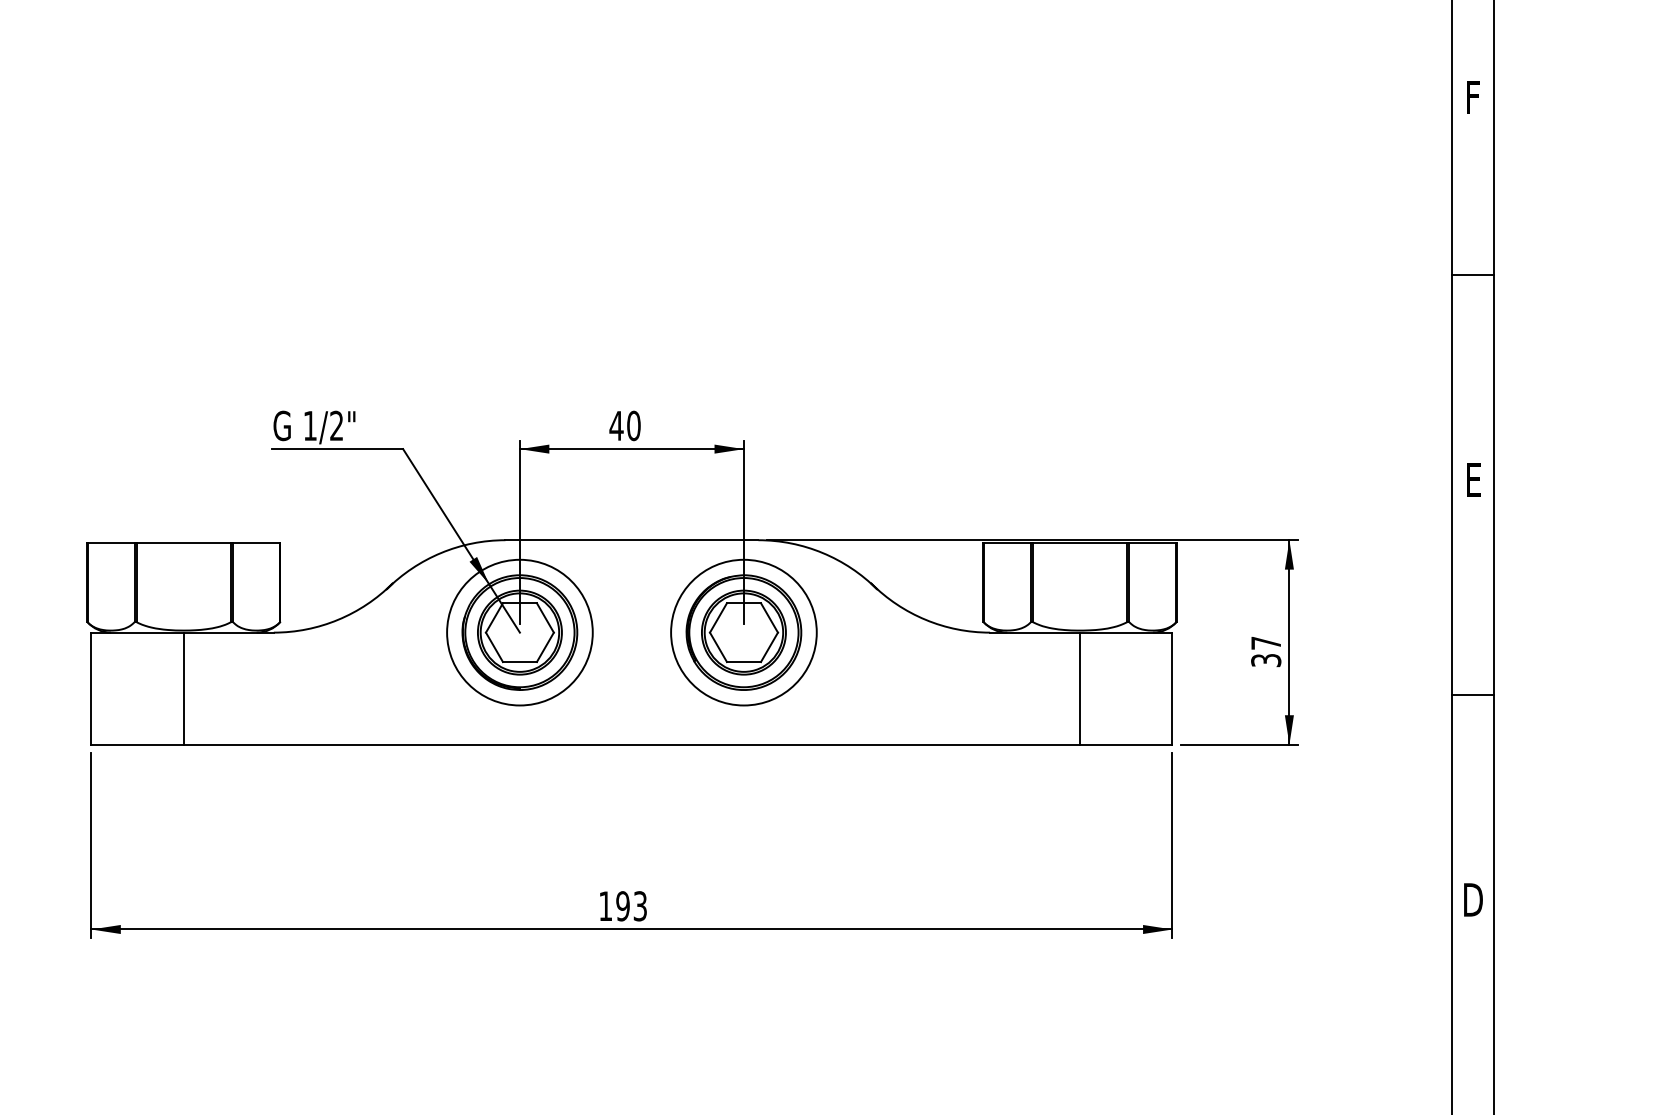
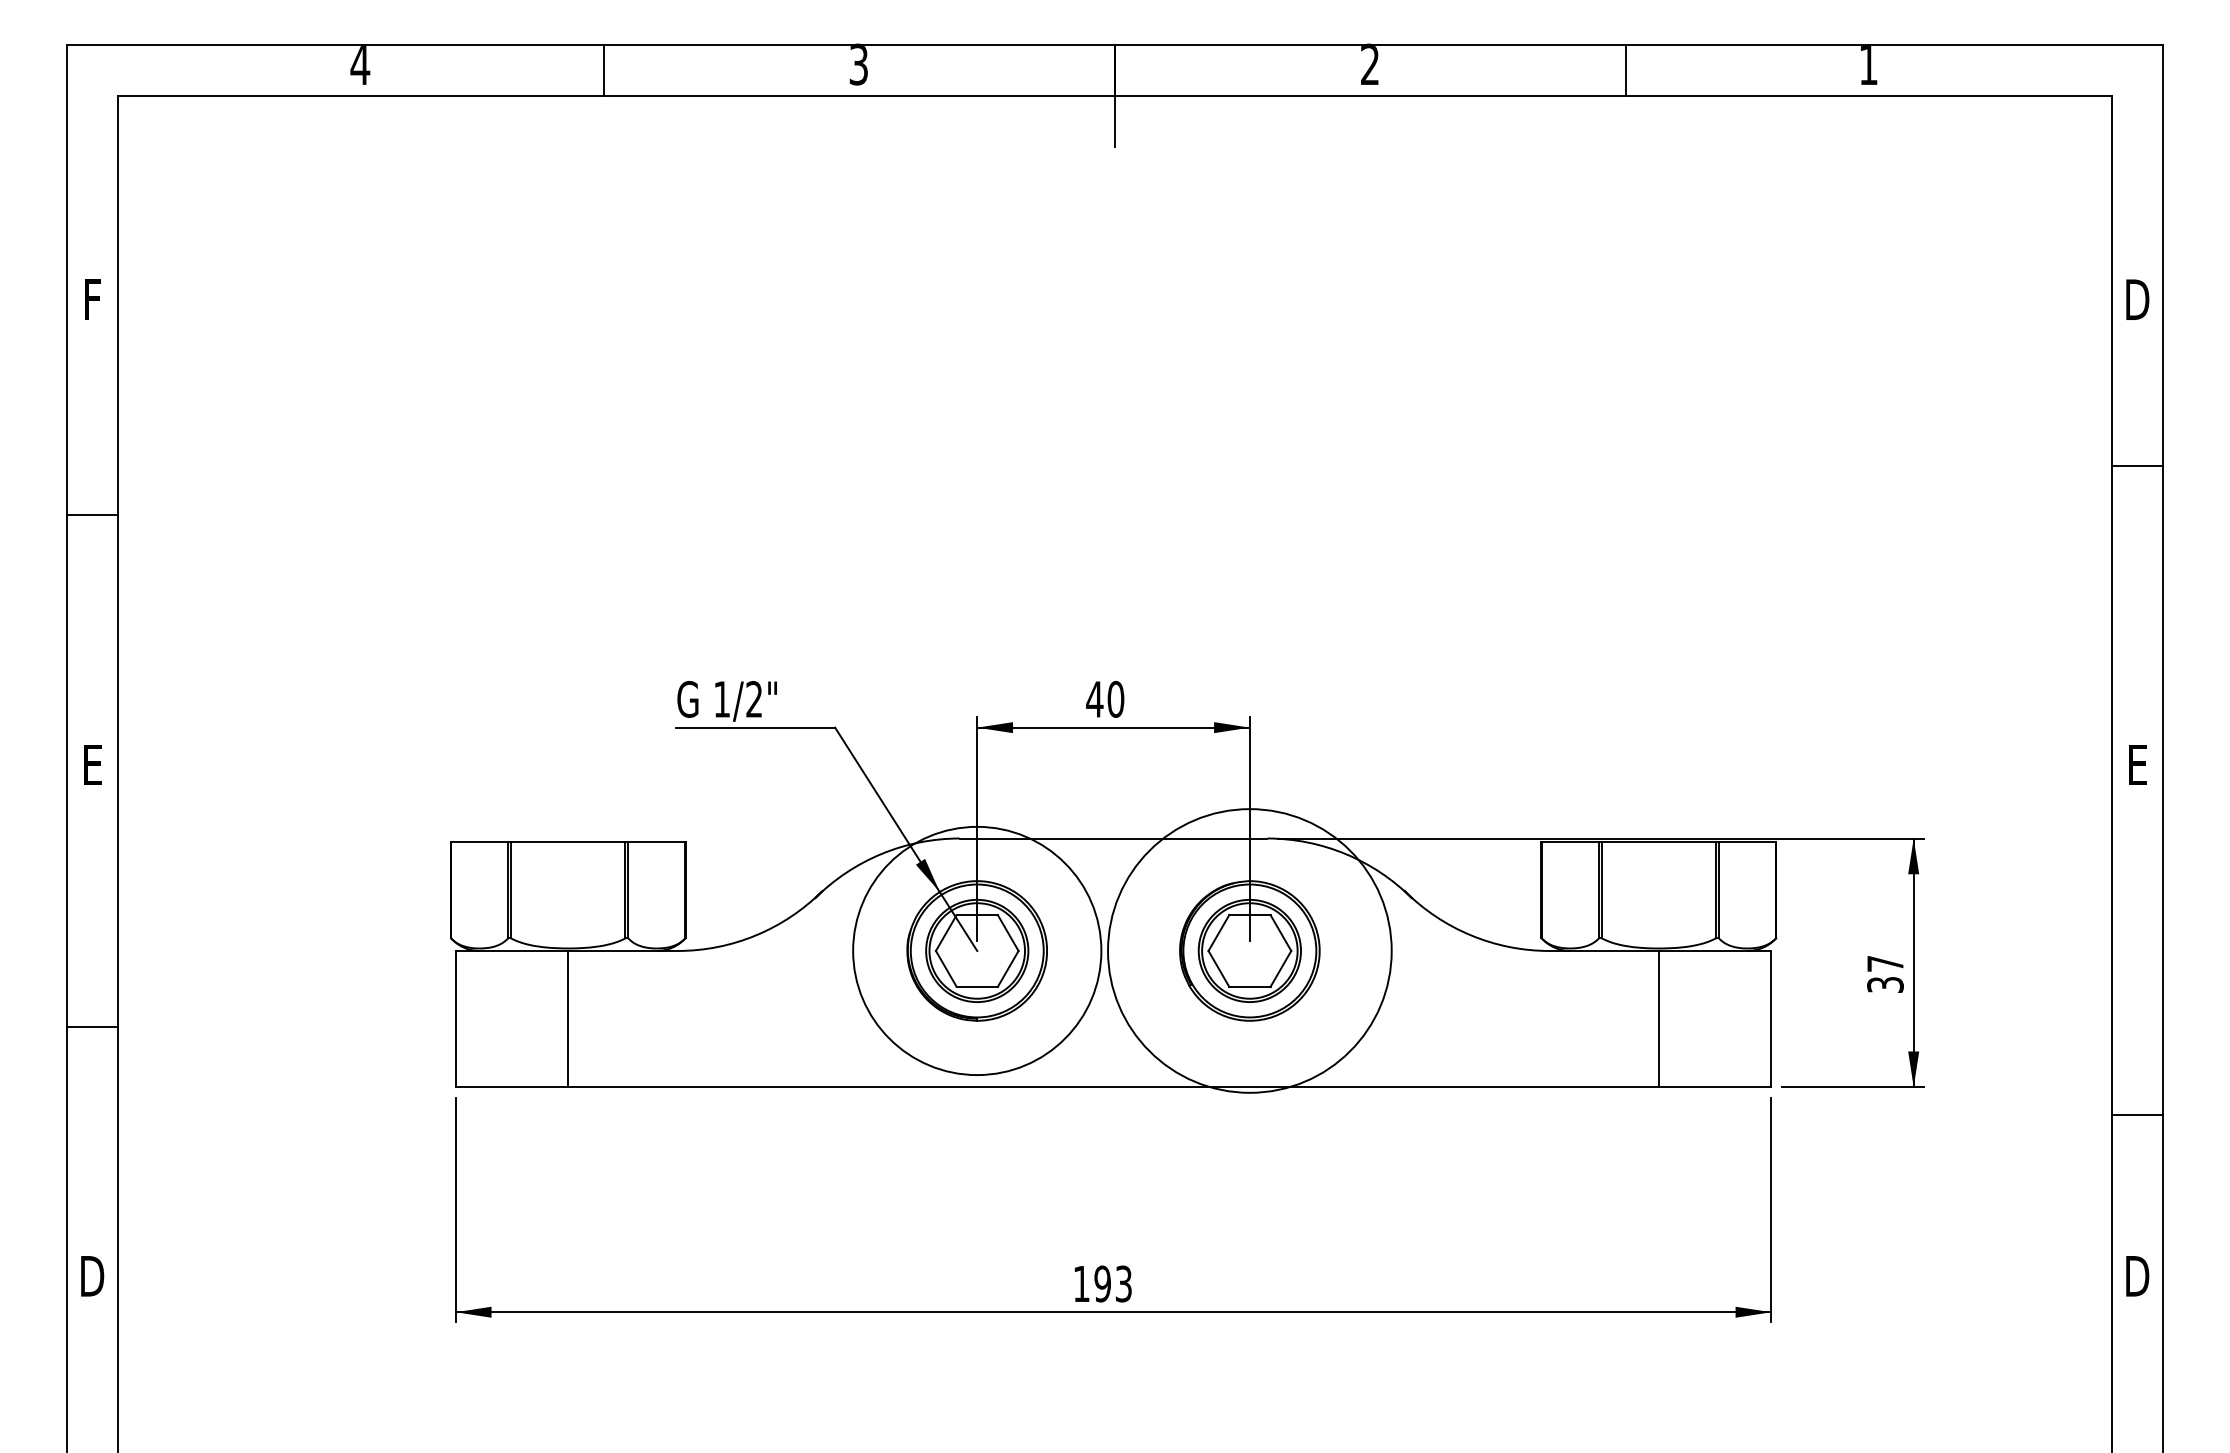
text: (1473, 97) -> (2137, 299), F -> D
line: (1473, 274) -> (2137, 466), moved
circle: (519, 632) -> (976, 950), size x1.4
circle: (743, 632) -> (1249, 950), size x1.6
line: (1473, 694) -> (2137, 1114), moved

